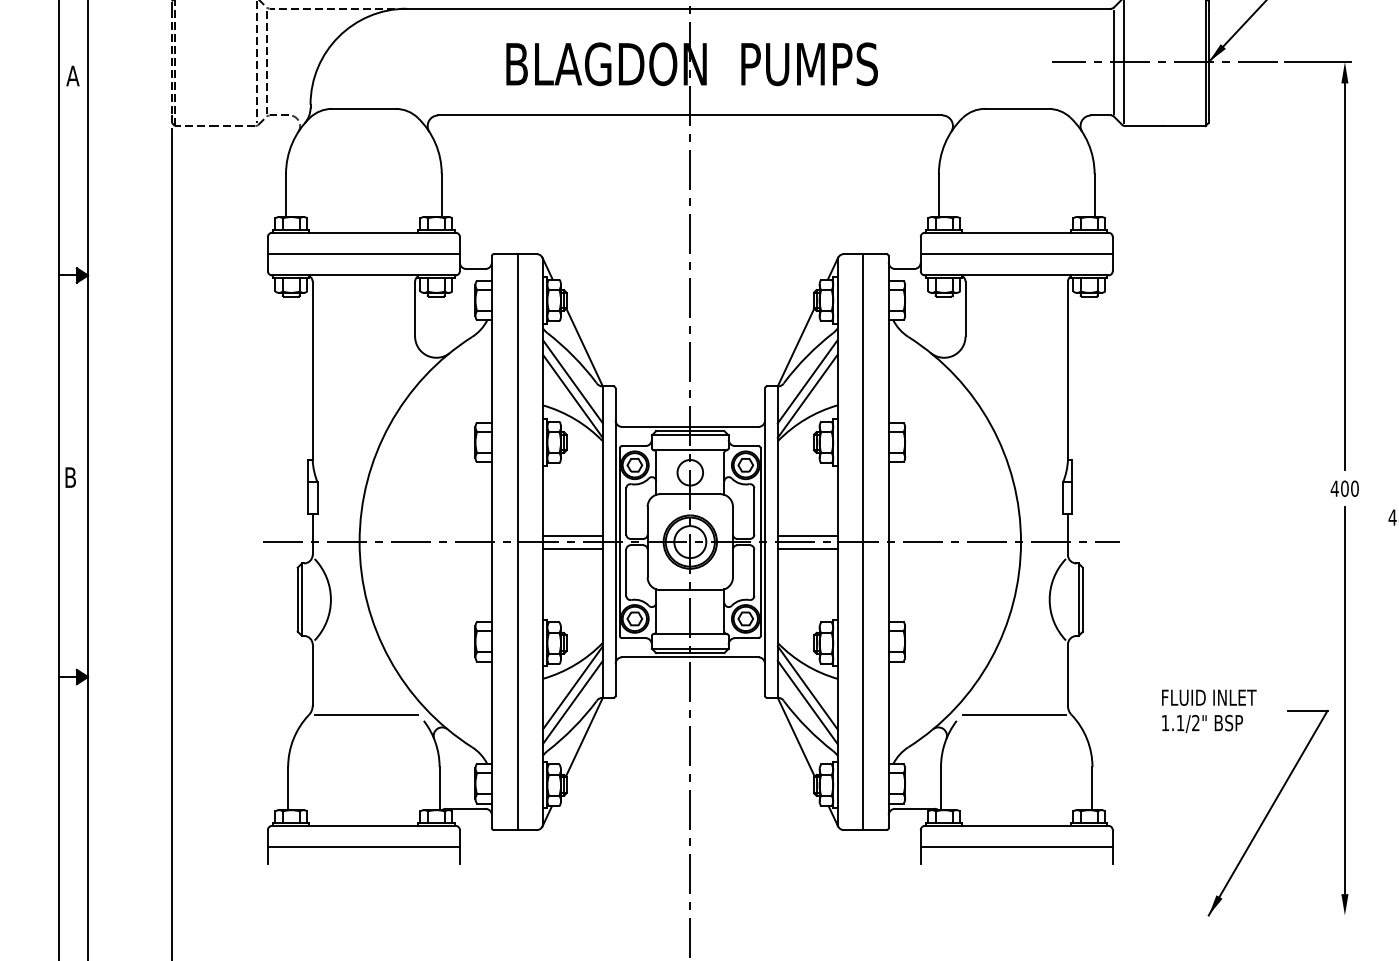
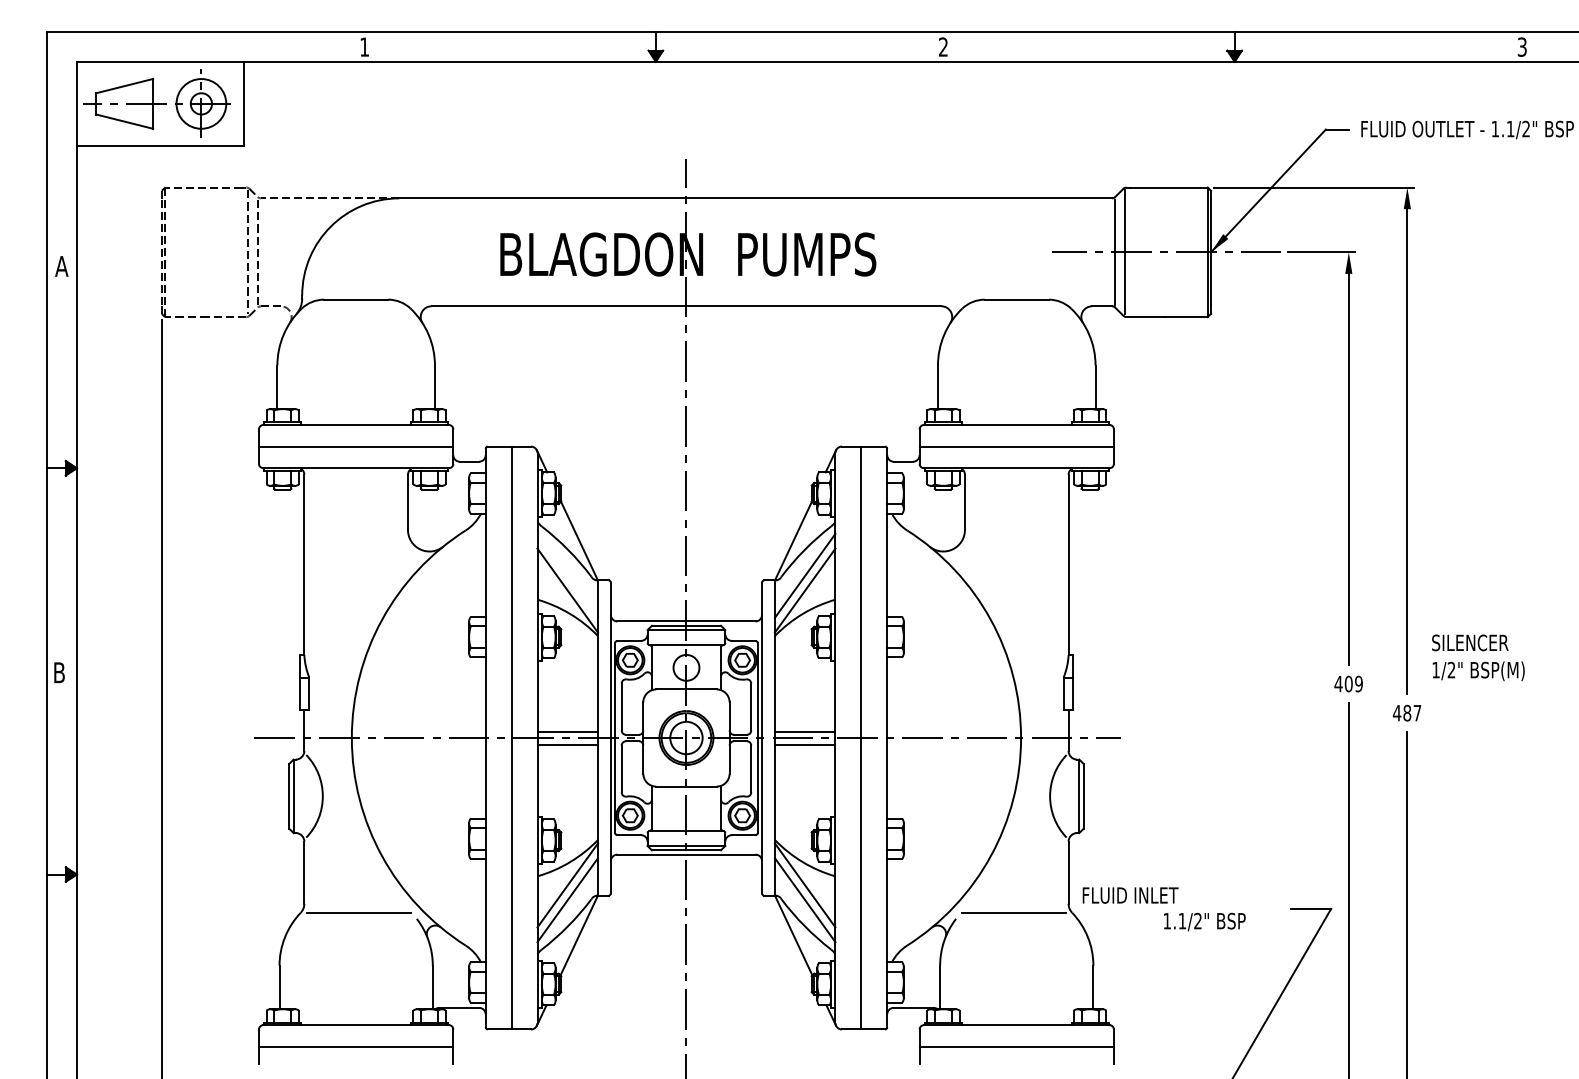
line: (572, 381) -> (567, 575), removed
text: (1354, 489) -> (1358, 684), 400 -> 409
text: (1209, 697) -> (1130, 895), moved

